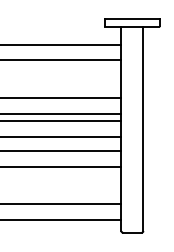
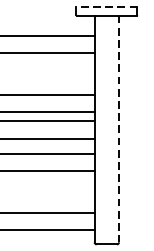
line: (132, 19) -> (106, 7), solid -> dashed
line: (143, 129) -> (119, 129), solid -> dashed

